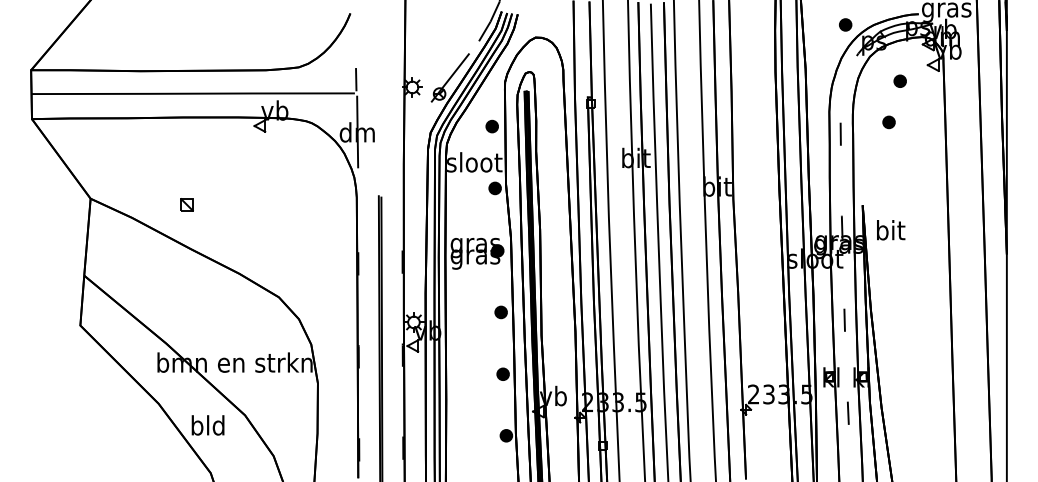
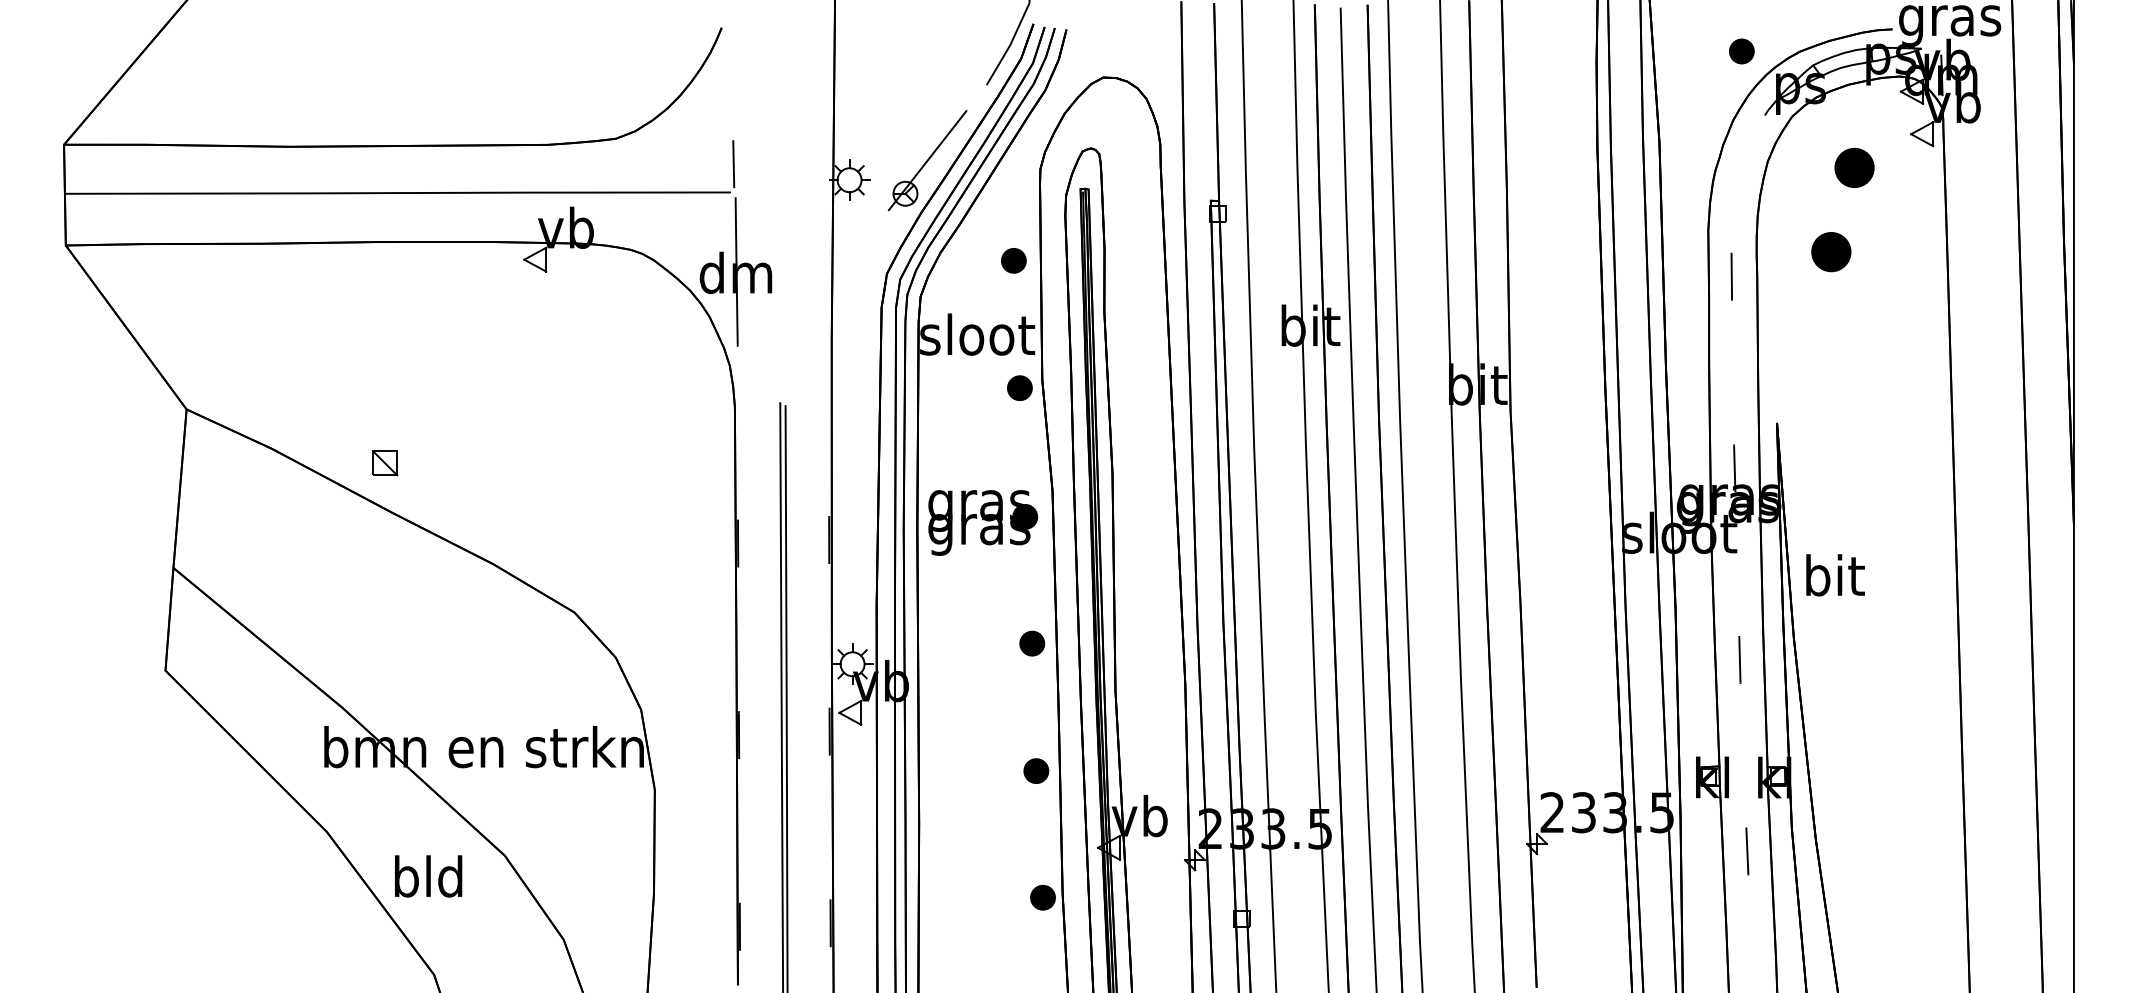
part: (899, 80) -> (1852, 165), size x1.6
part: (888, 122) -> (1830, 252), size x1.6
part: (186, 204) -> (384, 462), moved
text: (891, 230) -> (1836, 575), moved

